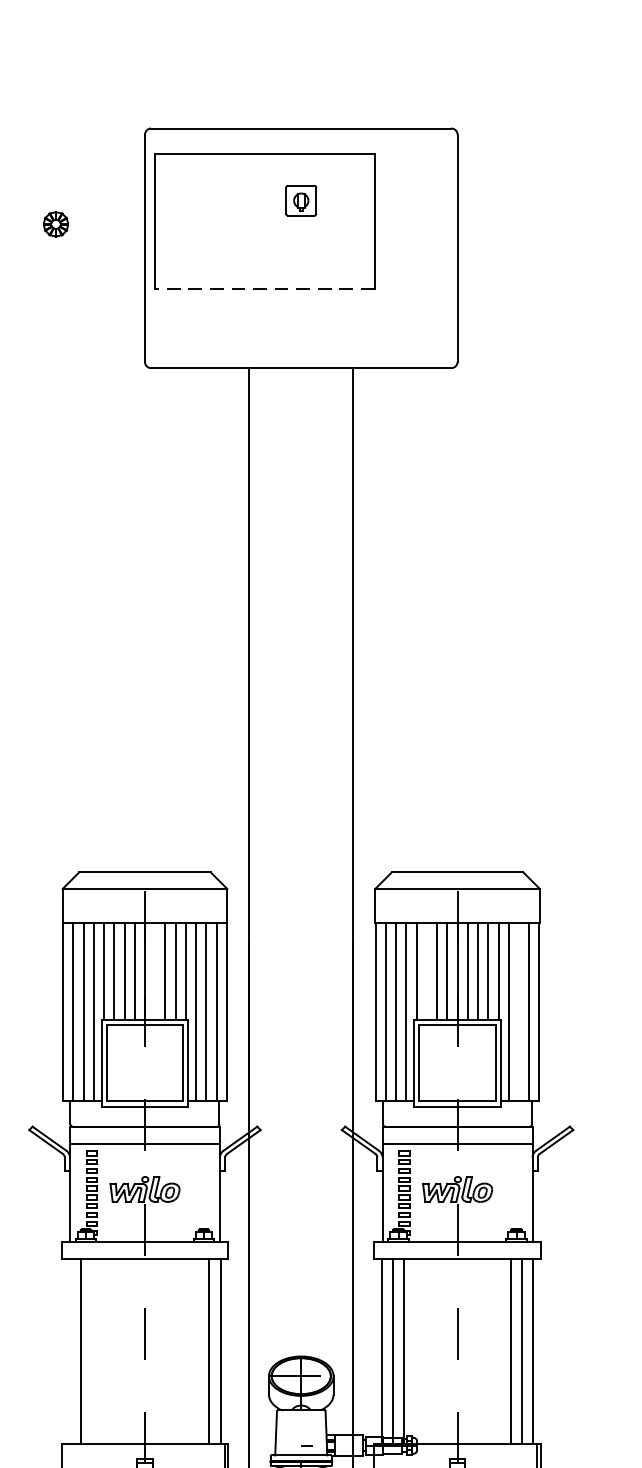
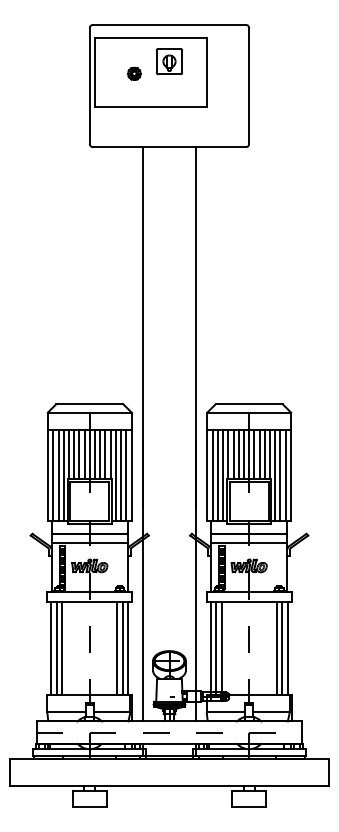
part: (301, 200) -> (169, 61), size x1.67
part: (56, 223) -> (134, 73), moved
line: (265, 290) -> (151, 107), dashed -> solid
line: (156, 970) -> (95, 454), added
line: (426, 970) -> (233, 454), added
line: (518, 1012) -> (280, 475), added
line: (69, 1351) -> (51, 648), added
line: (91, 1351) -> (62, 648), added
line: (199, 1351) -> (117, 648), added

